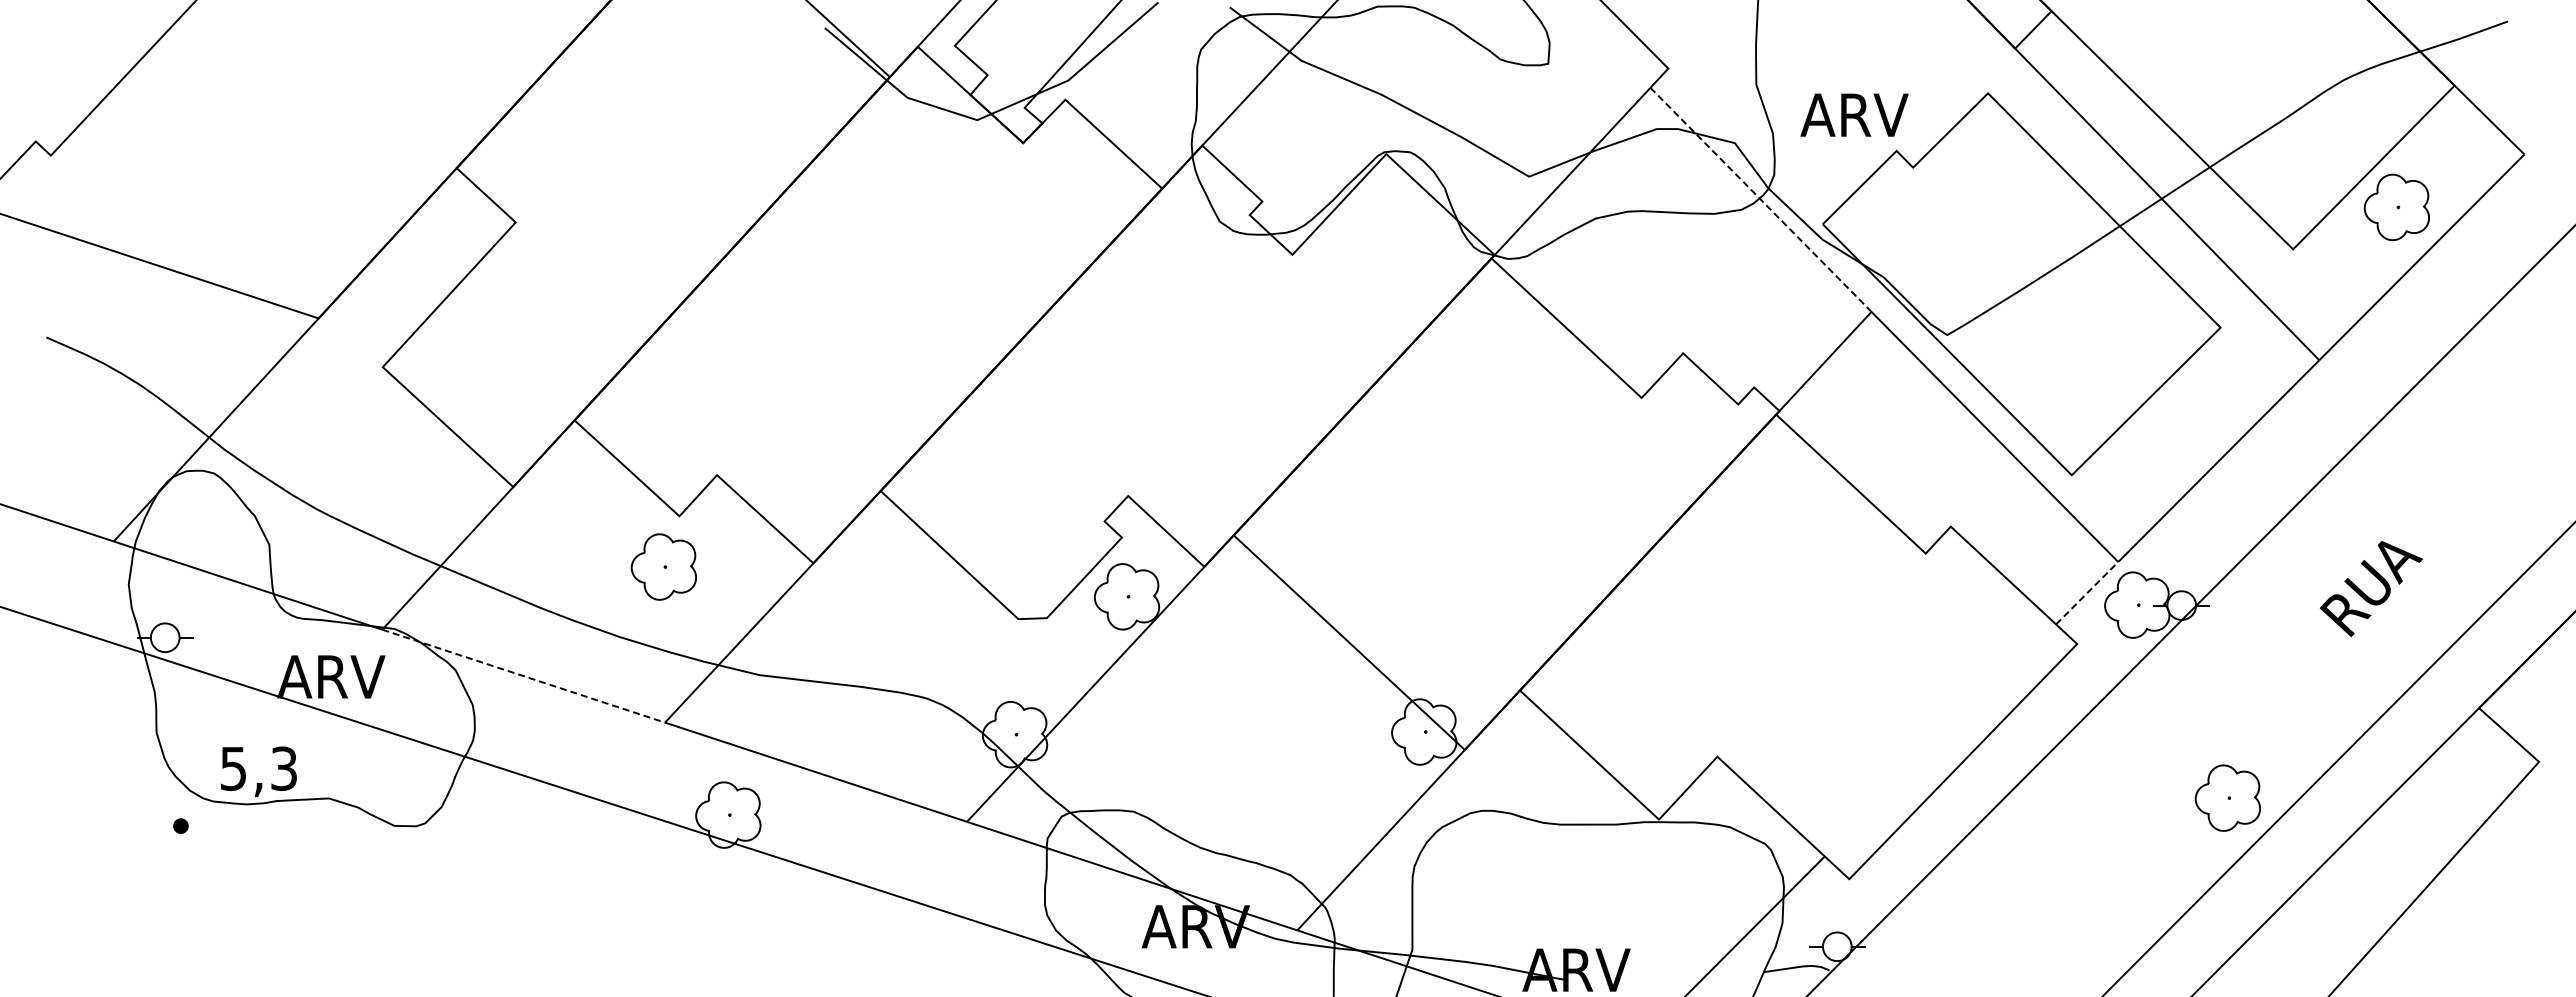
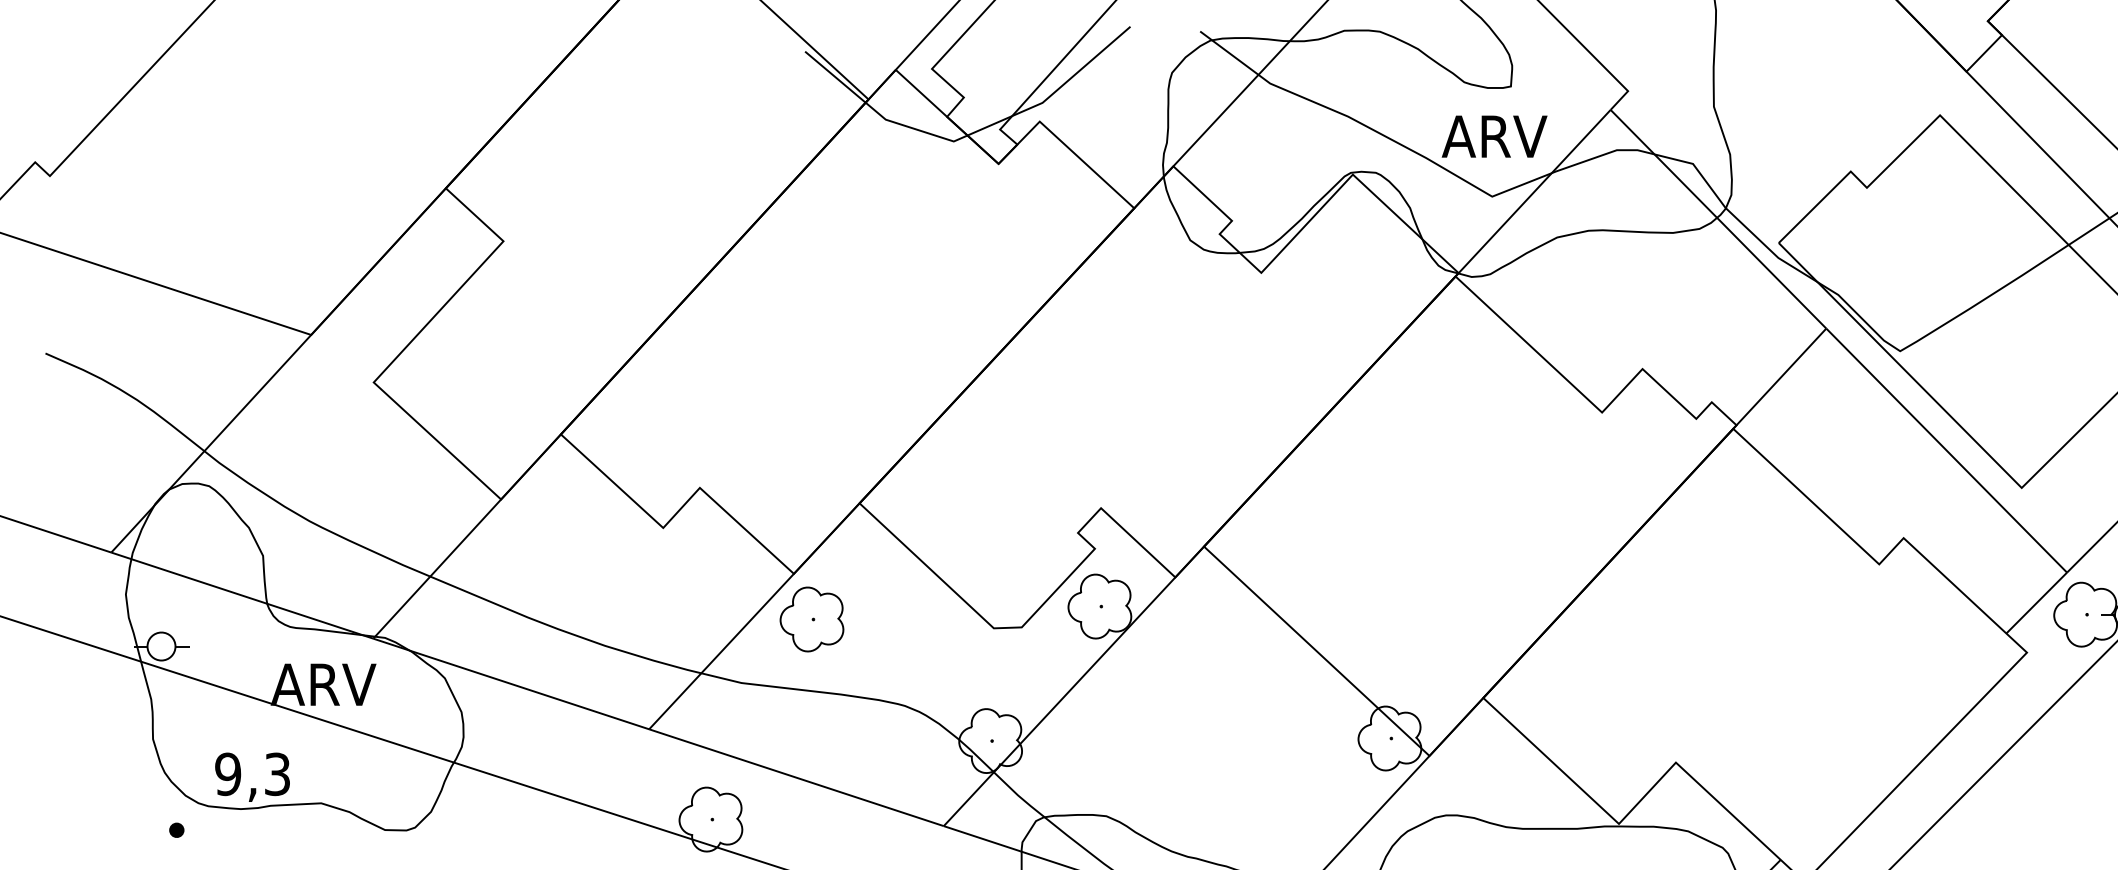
text: (1854, 114) -> (1494, 135), moved
line: (1761, 200) -> (1718, 219), dashed -> solid
part: (663, 566) -> (811, 618), moved
line: (2087, 592) -> (2037, 602), dashed -> solid
line: (523, 676) -> (511, 684), dashed -> solid
text: (233, 768) -> (228, 774), 5,3 -> 9,3

